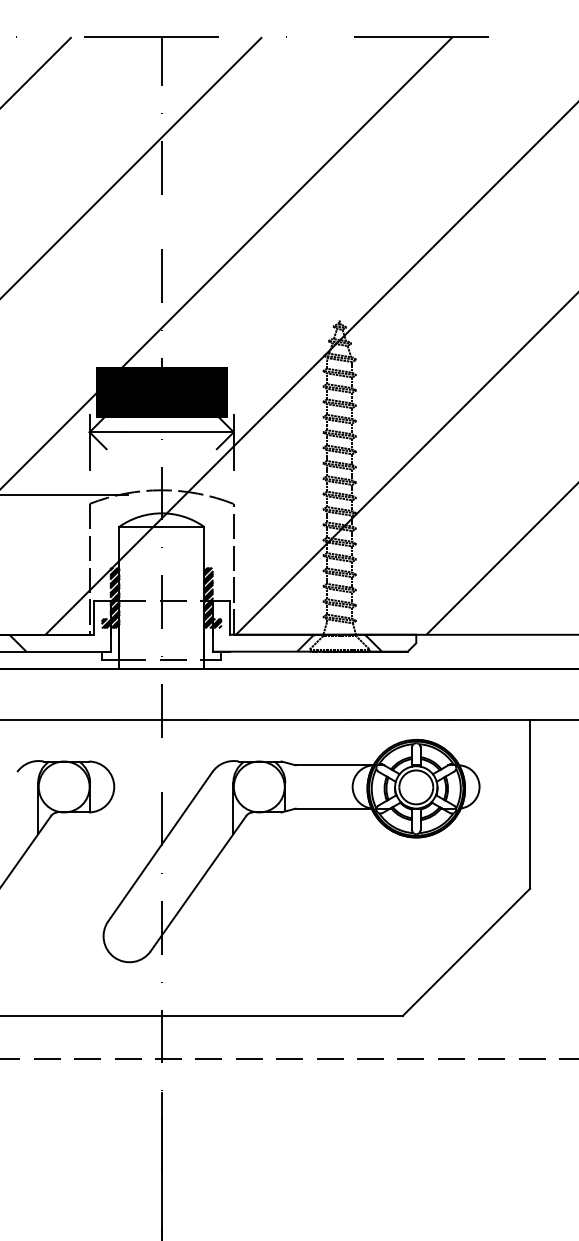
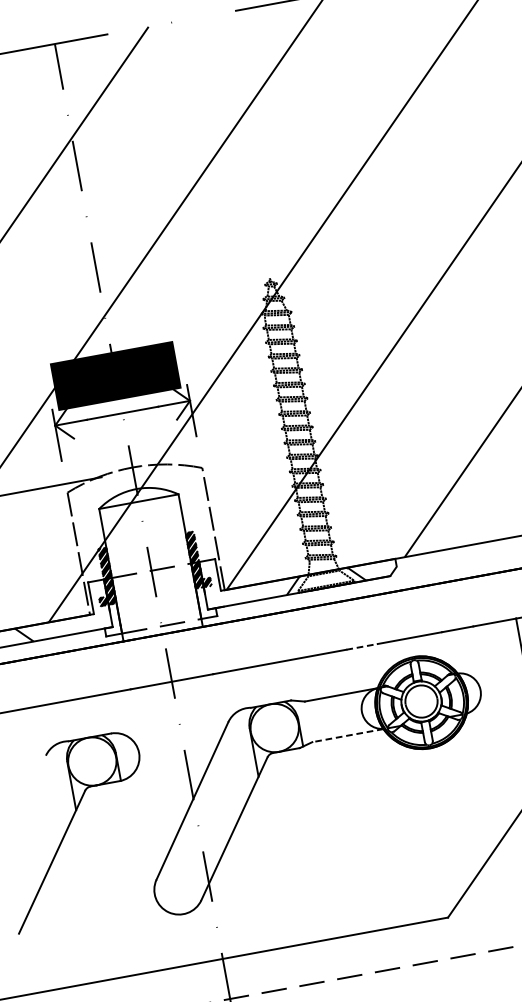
line: (365, 719) -> (362, 646), solid -> dashed
line: (333, 808) -> (347, 735), solid -> dashed

